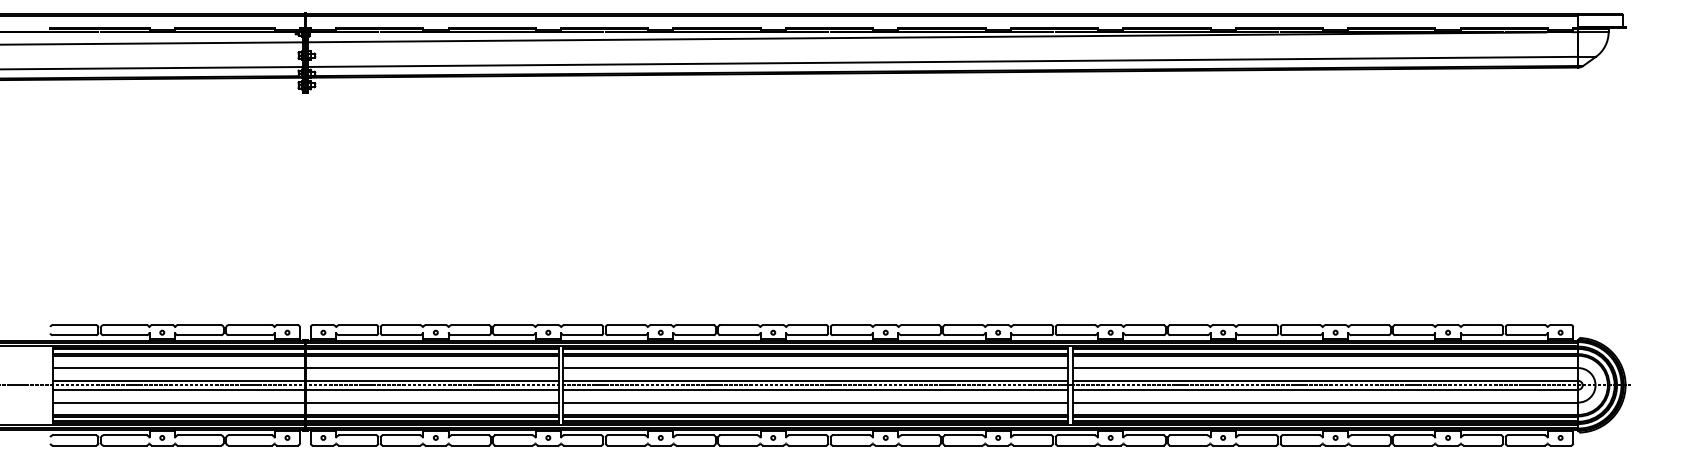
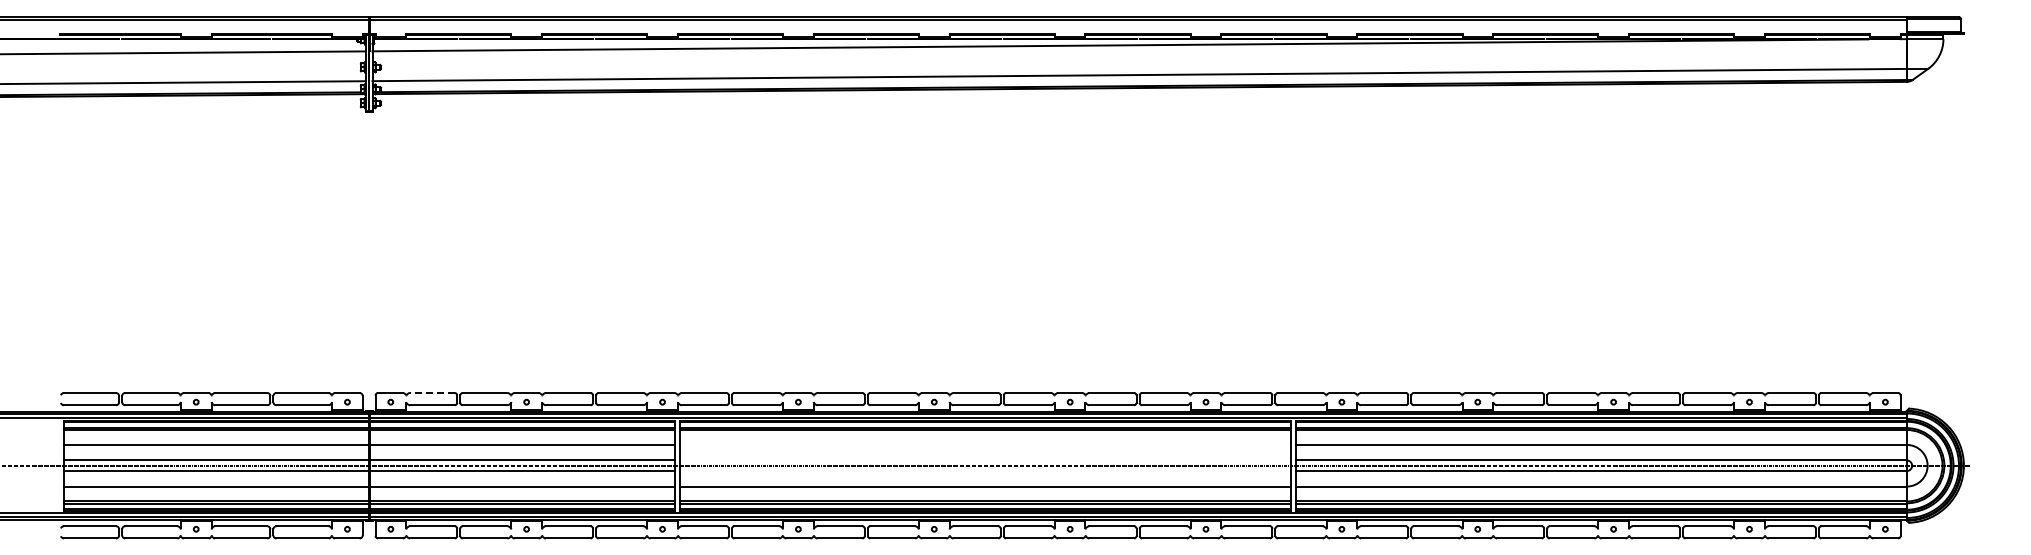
line: (357, 325) -> (431, 393), solid -> dashed
line: (814, 367) -> (984, 444), removed
line: (814, 380) -> (984, 460), removed
line: (814, 390) -> (984, 471), removed

